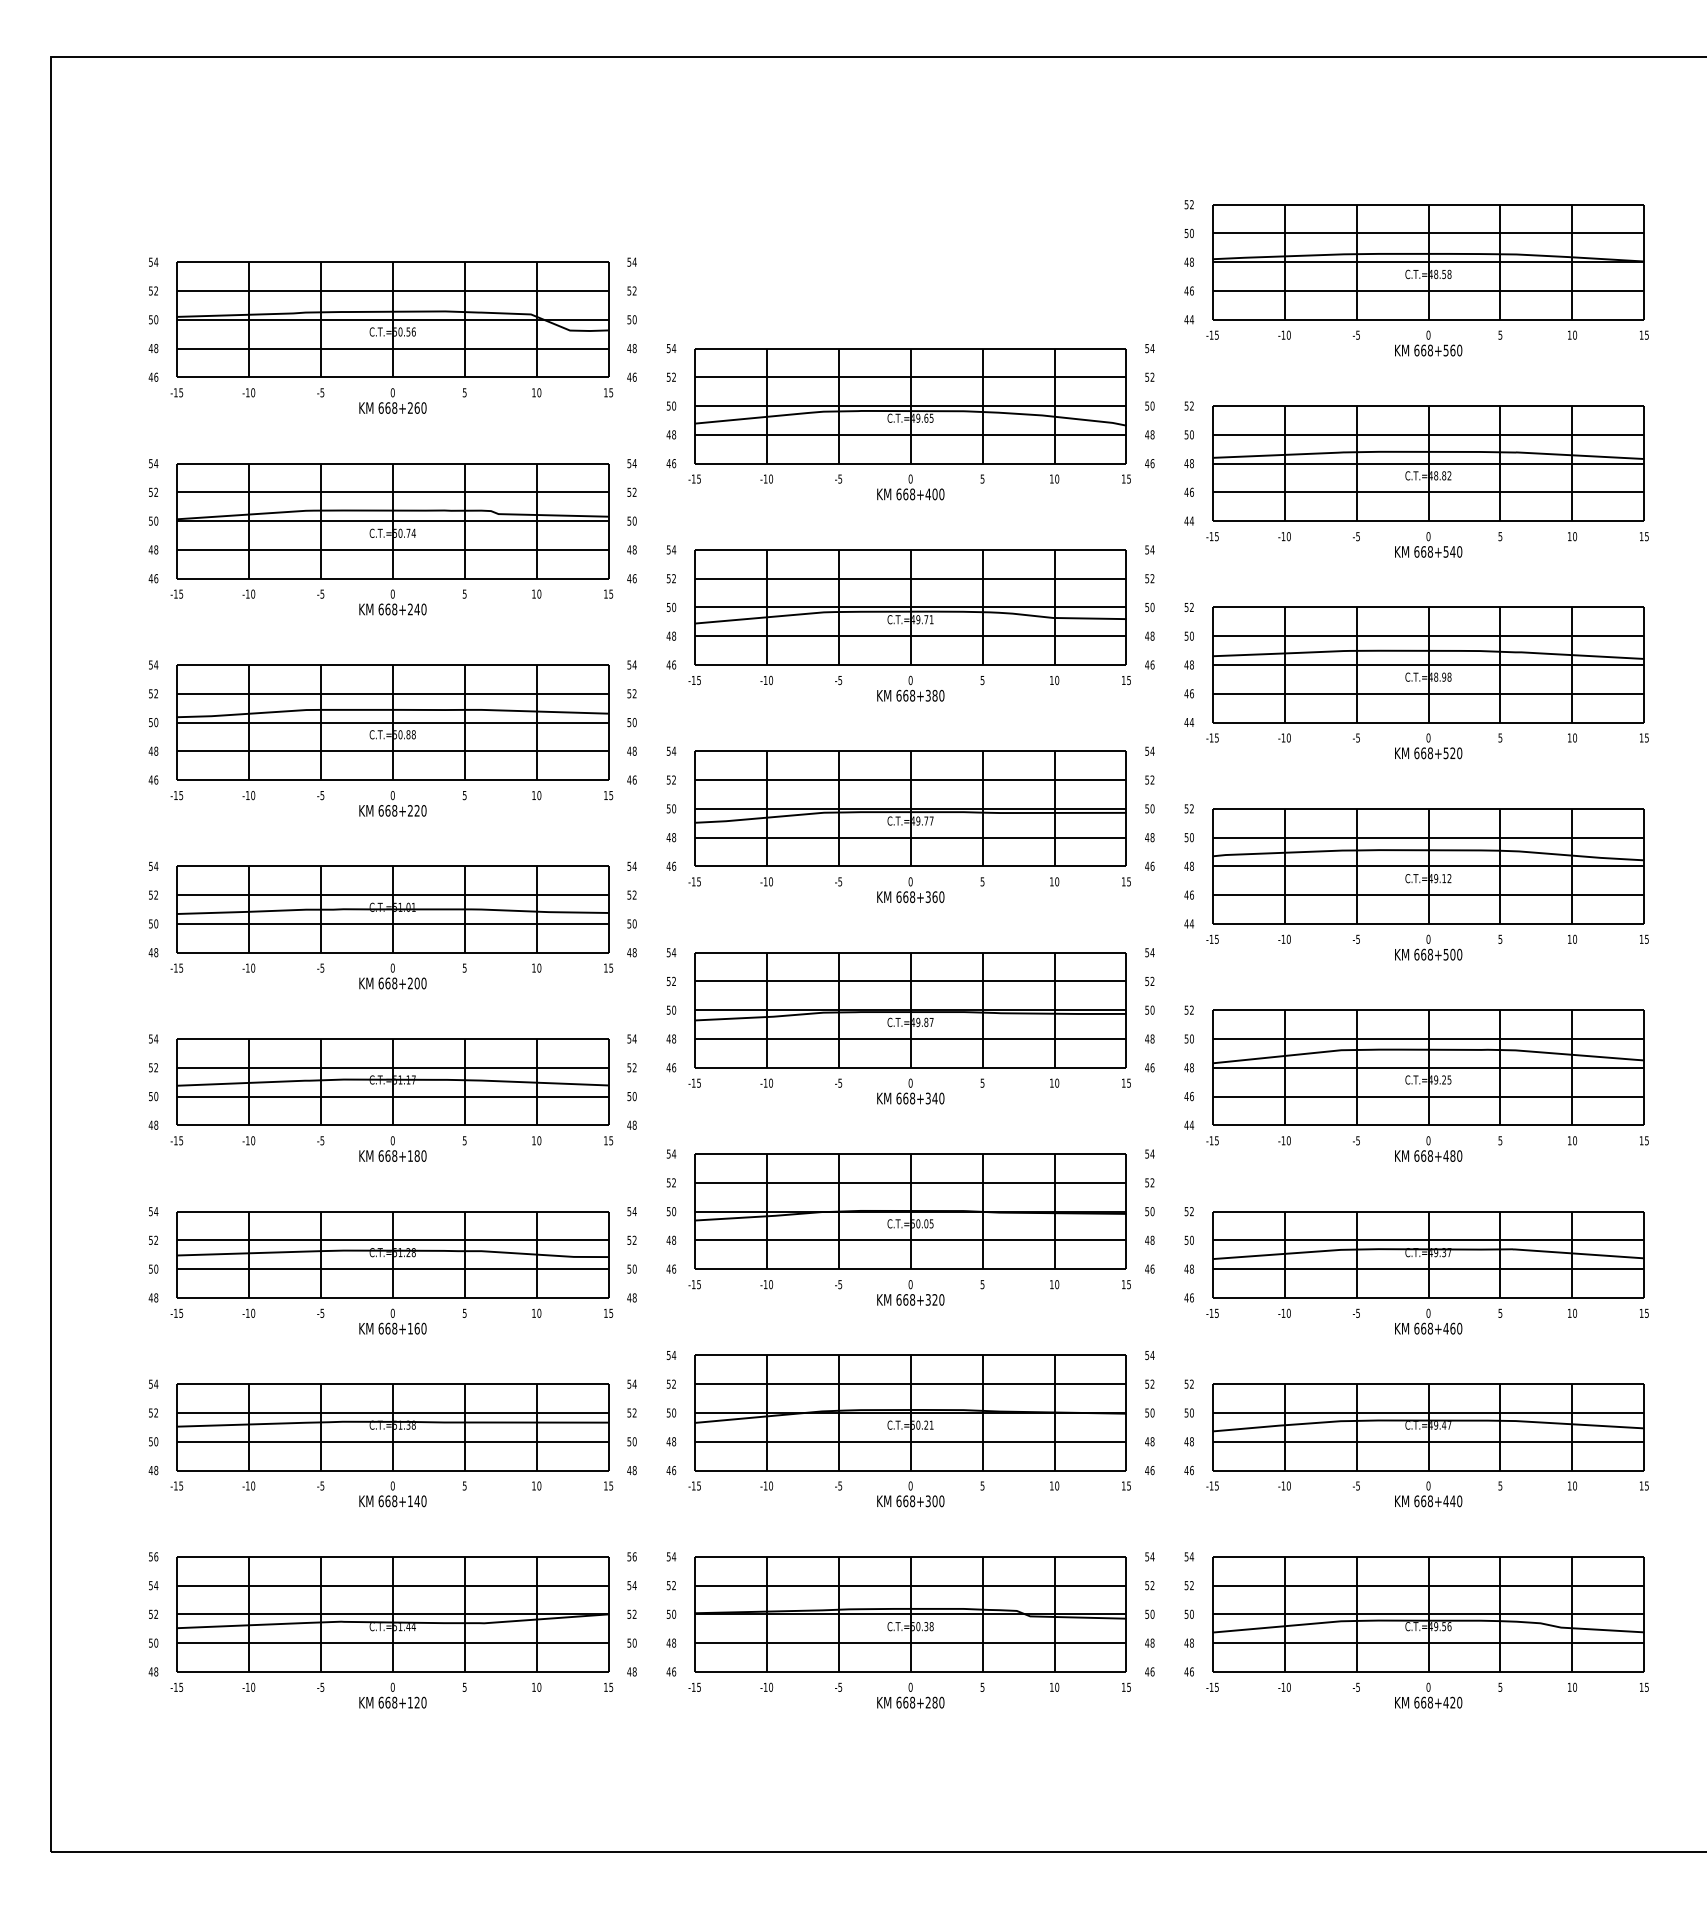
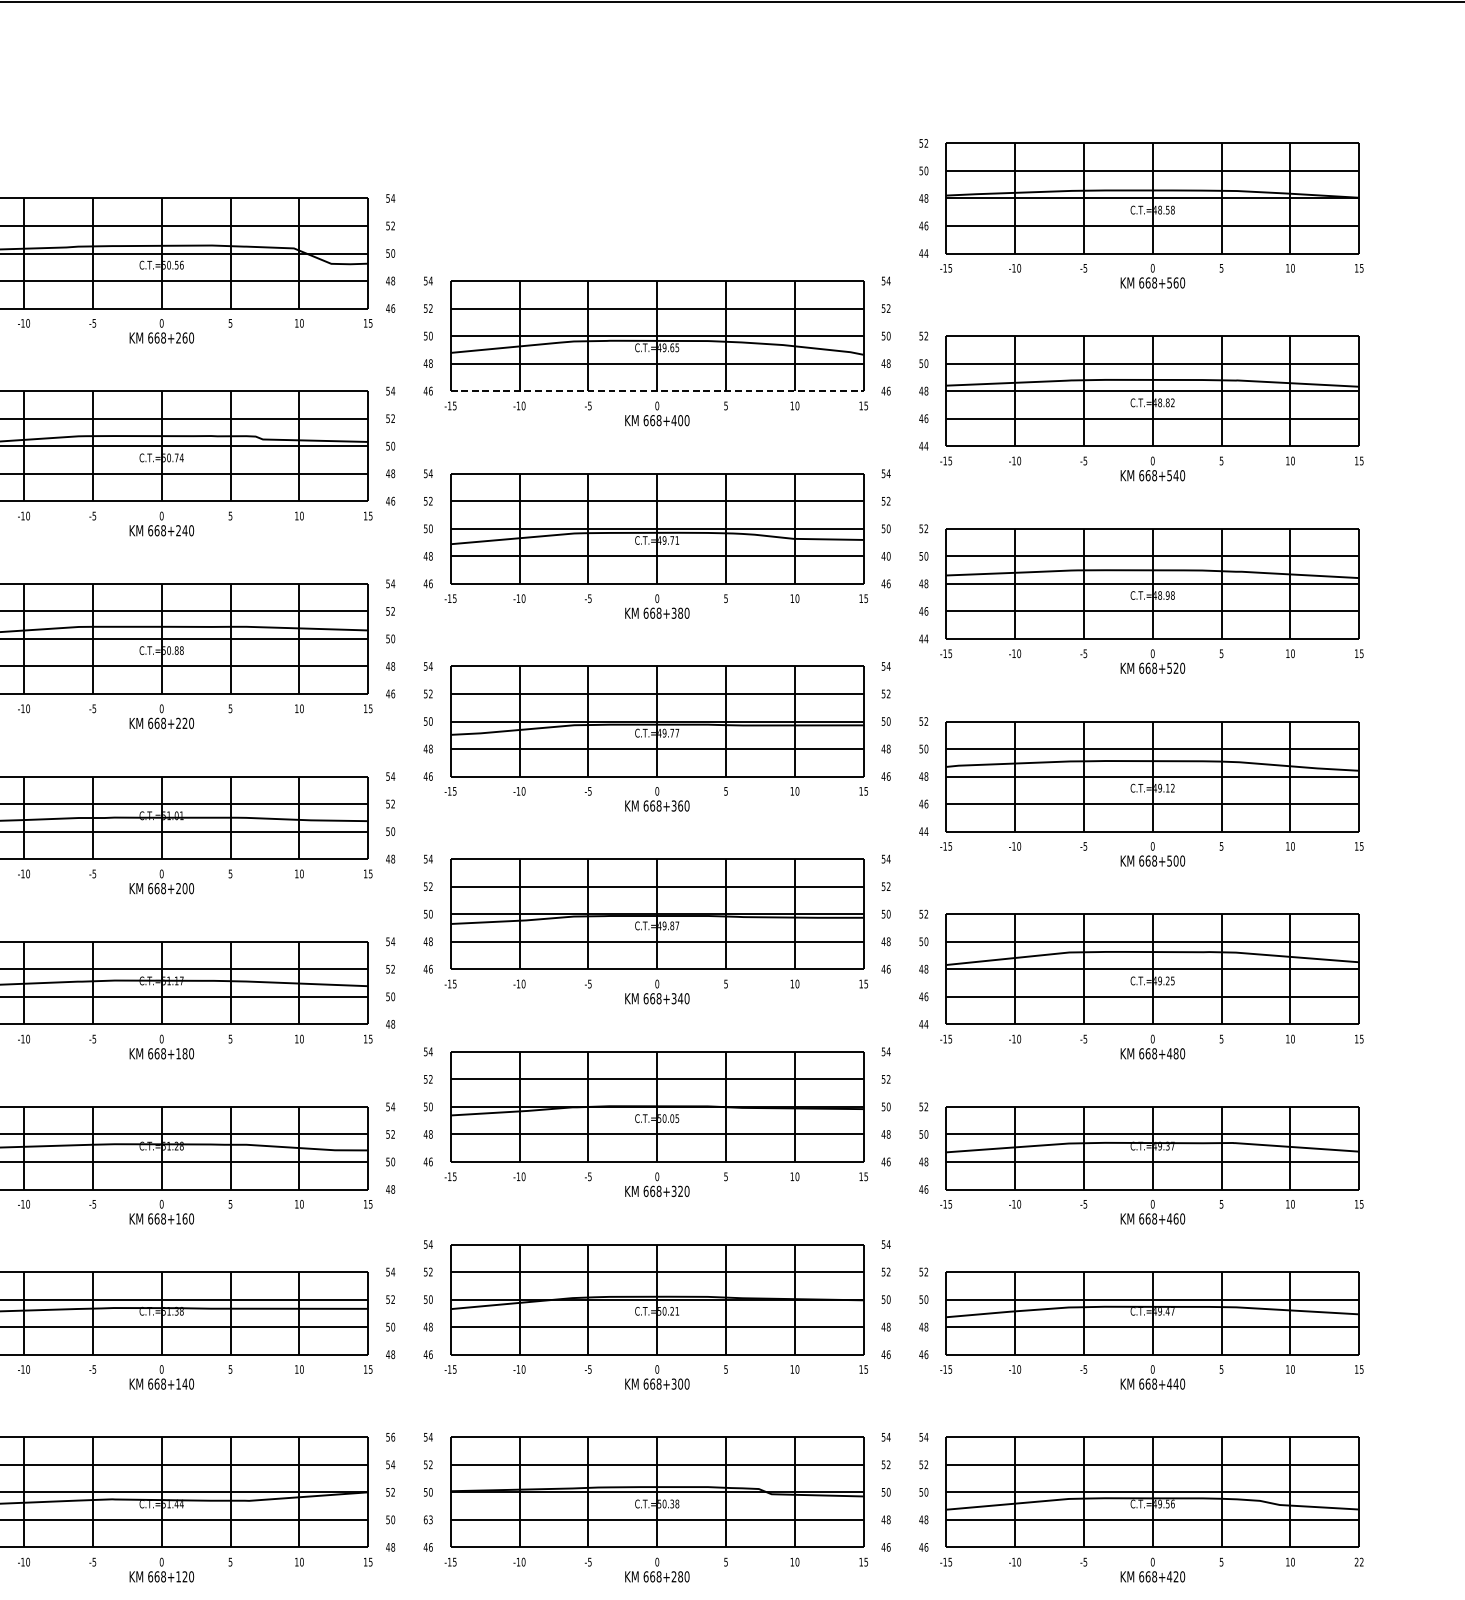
line: (910, 463) -> (657, 391), solid -> dashed
text: (1152, 636) -> (888, 556), 48 -> 40
text: (671, 1642) -> (428, 1519), 48 -> 63
text: (1643, 1686) -> (1358, 1561), 15 -> 22

